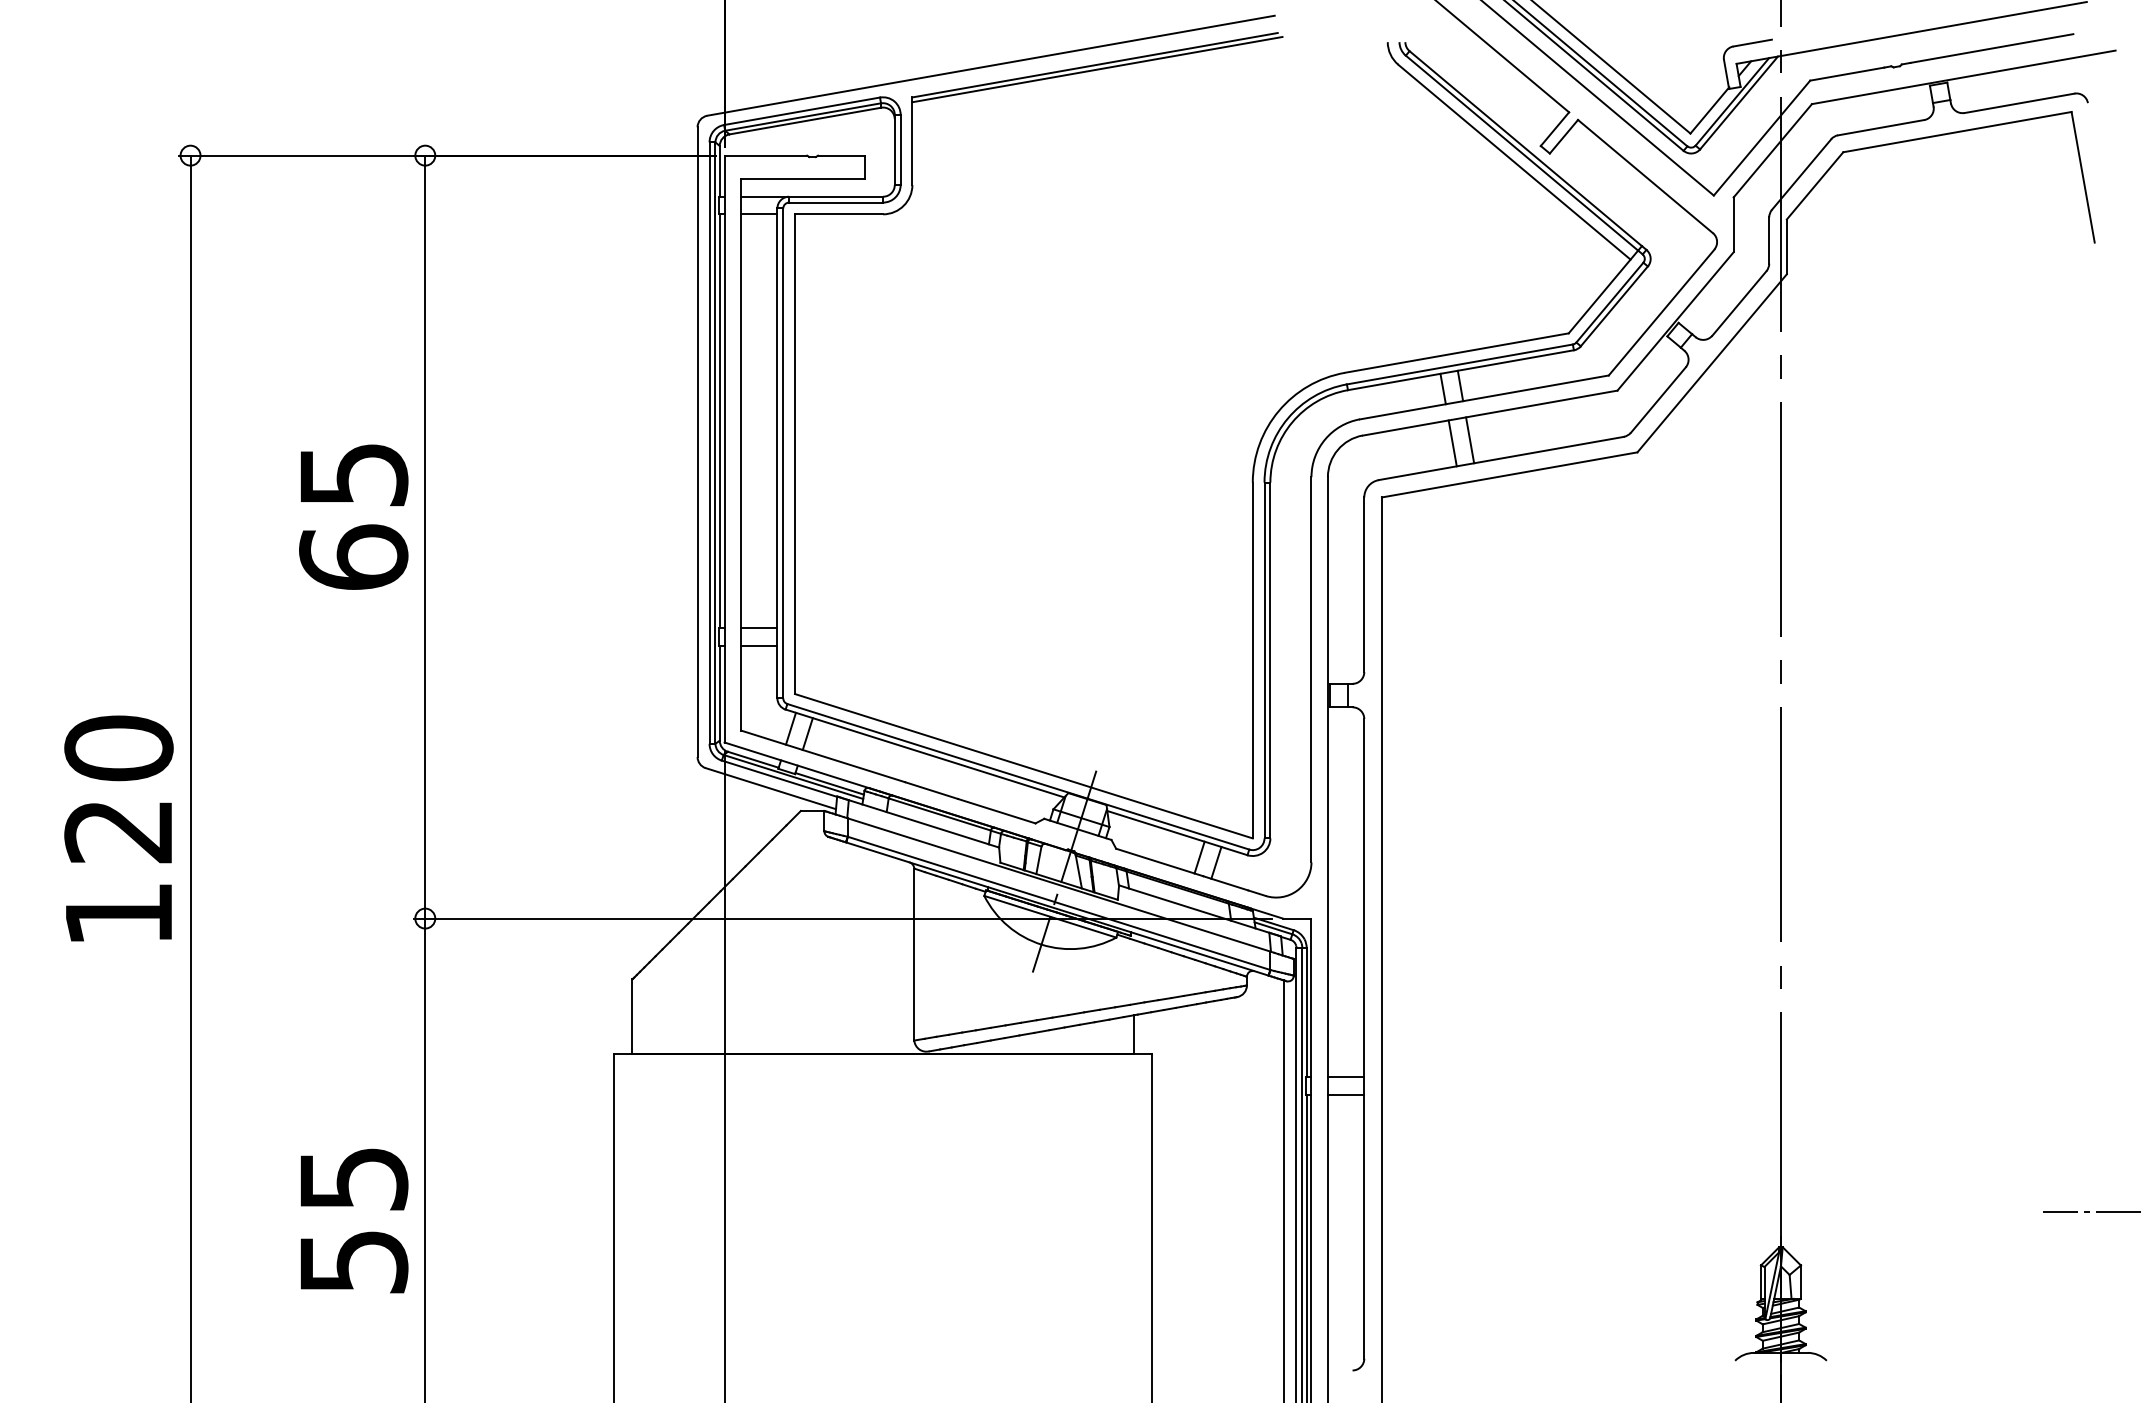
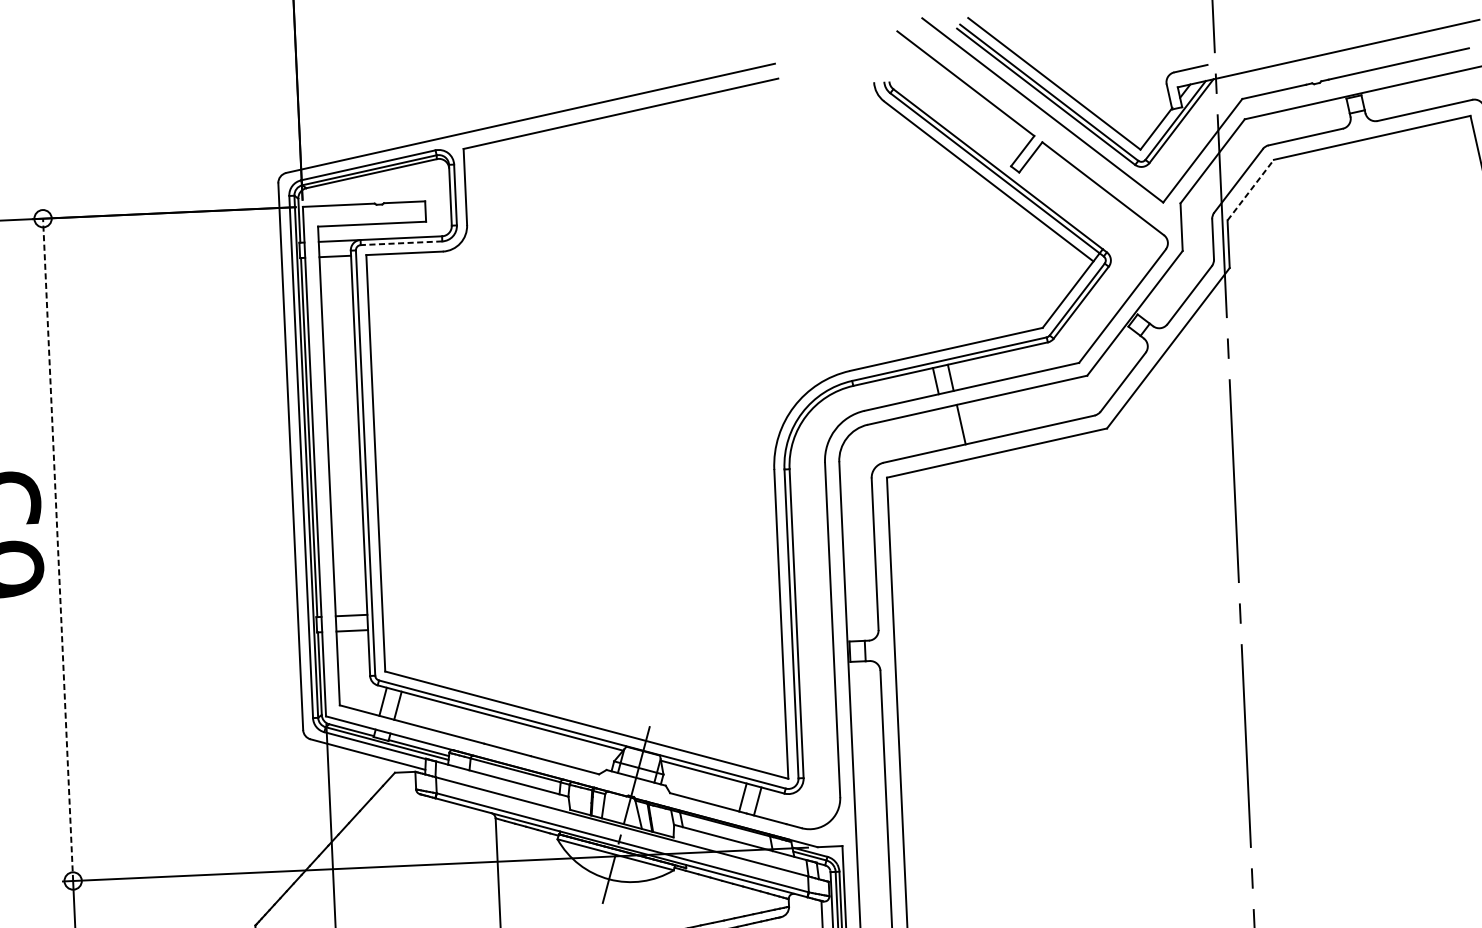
line: (1097, 69) -> (623, 117), removed
line: (1815, 185) -> (1251, 189), solid -> dashed
line: (836, 202) -> (401, 243), solid -> dashed
line: (1452, 443) -> (946, 428), removed
line: (425, 536) -> (58, 549), solid -> dashed

